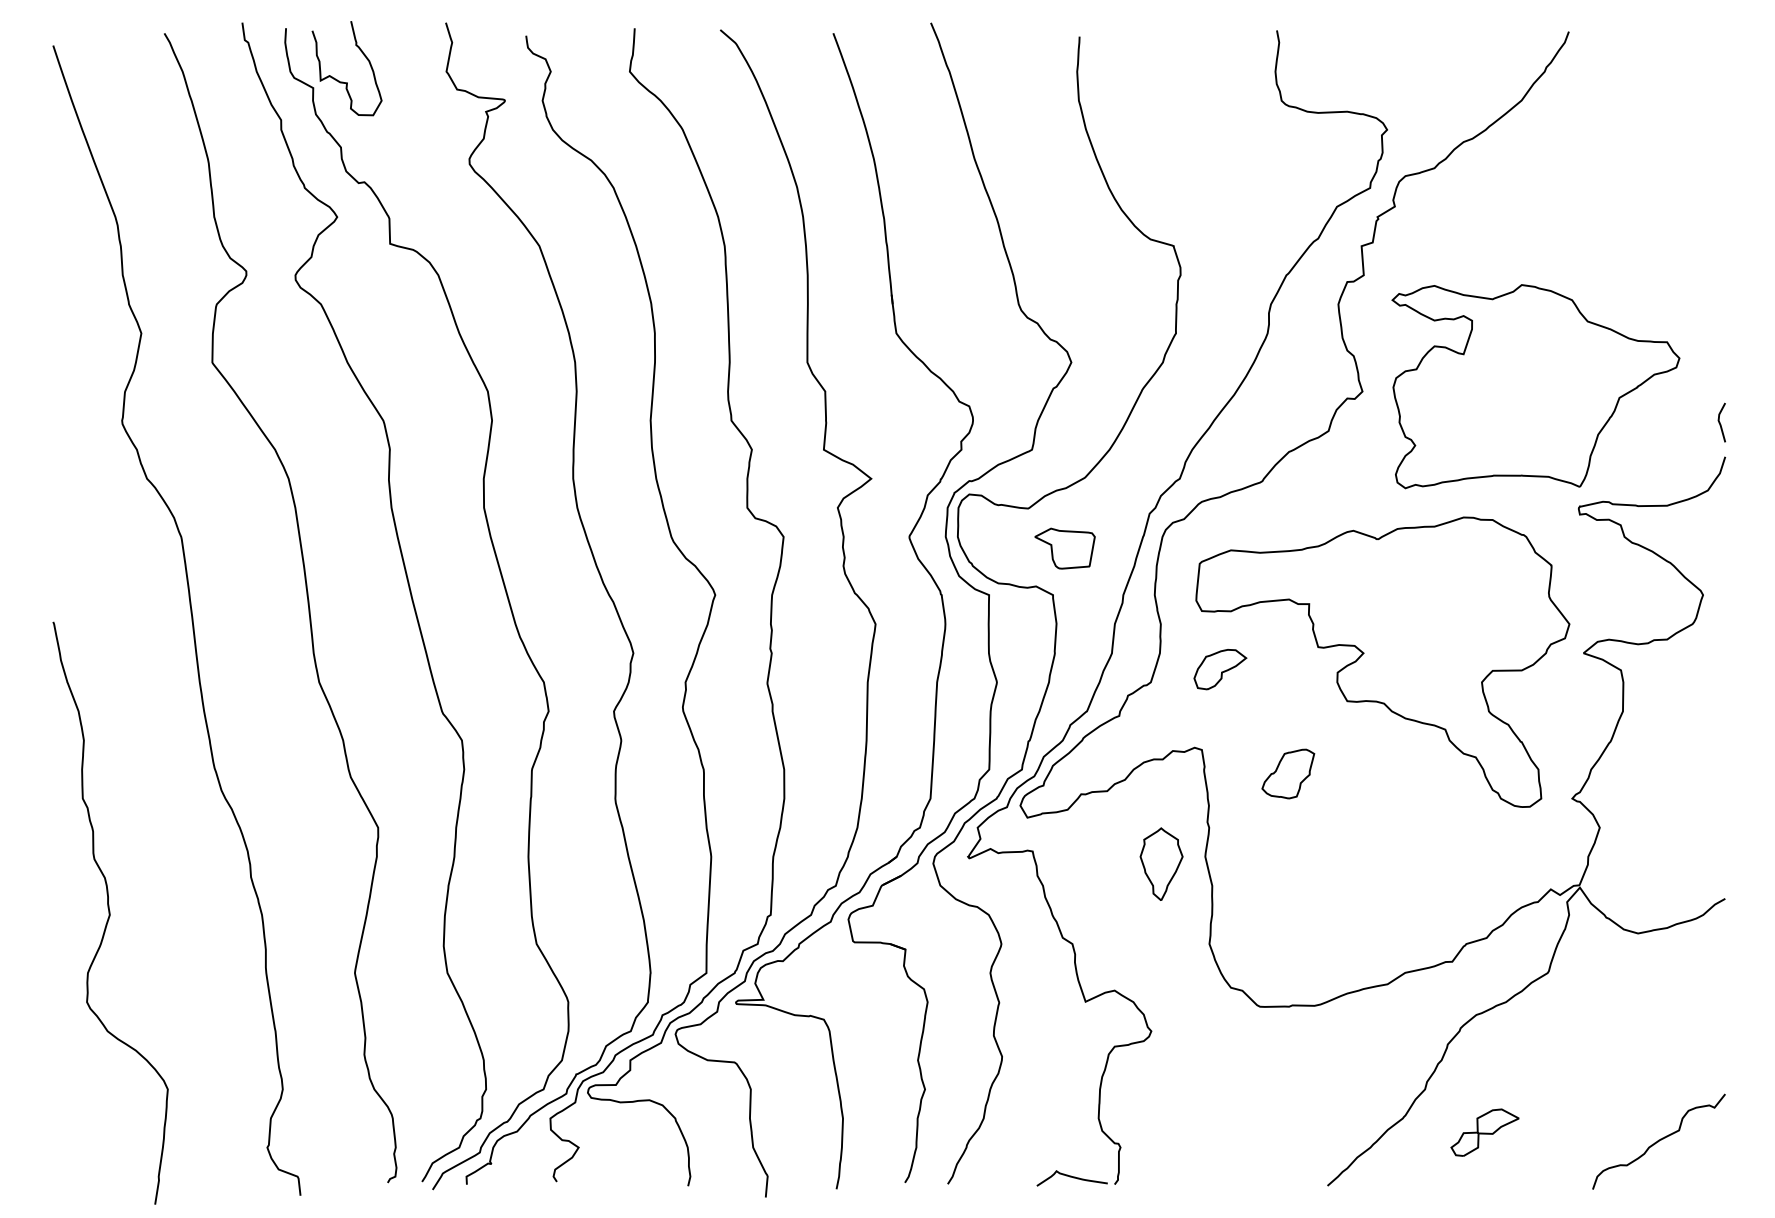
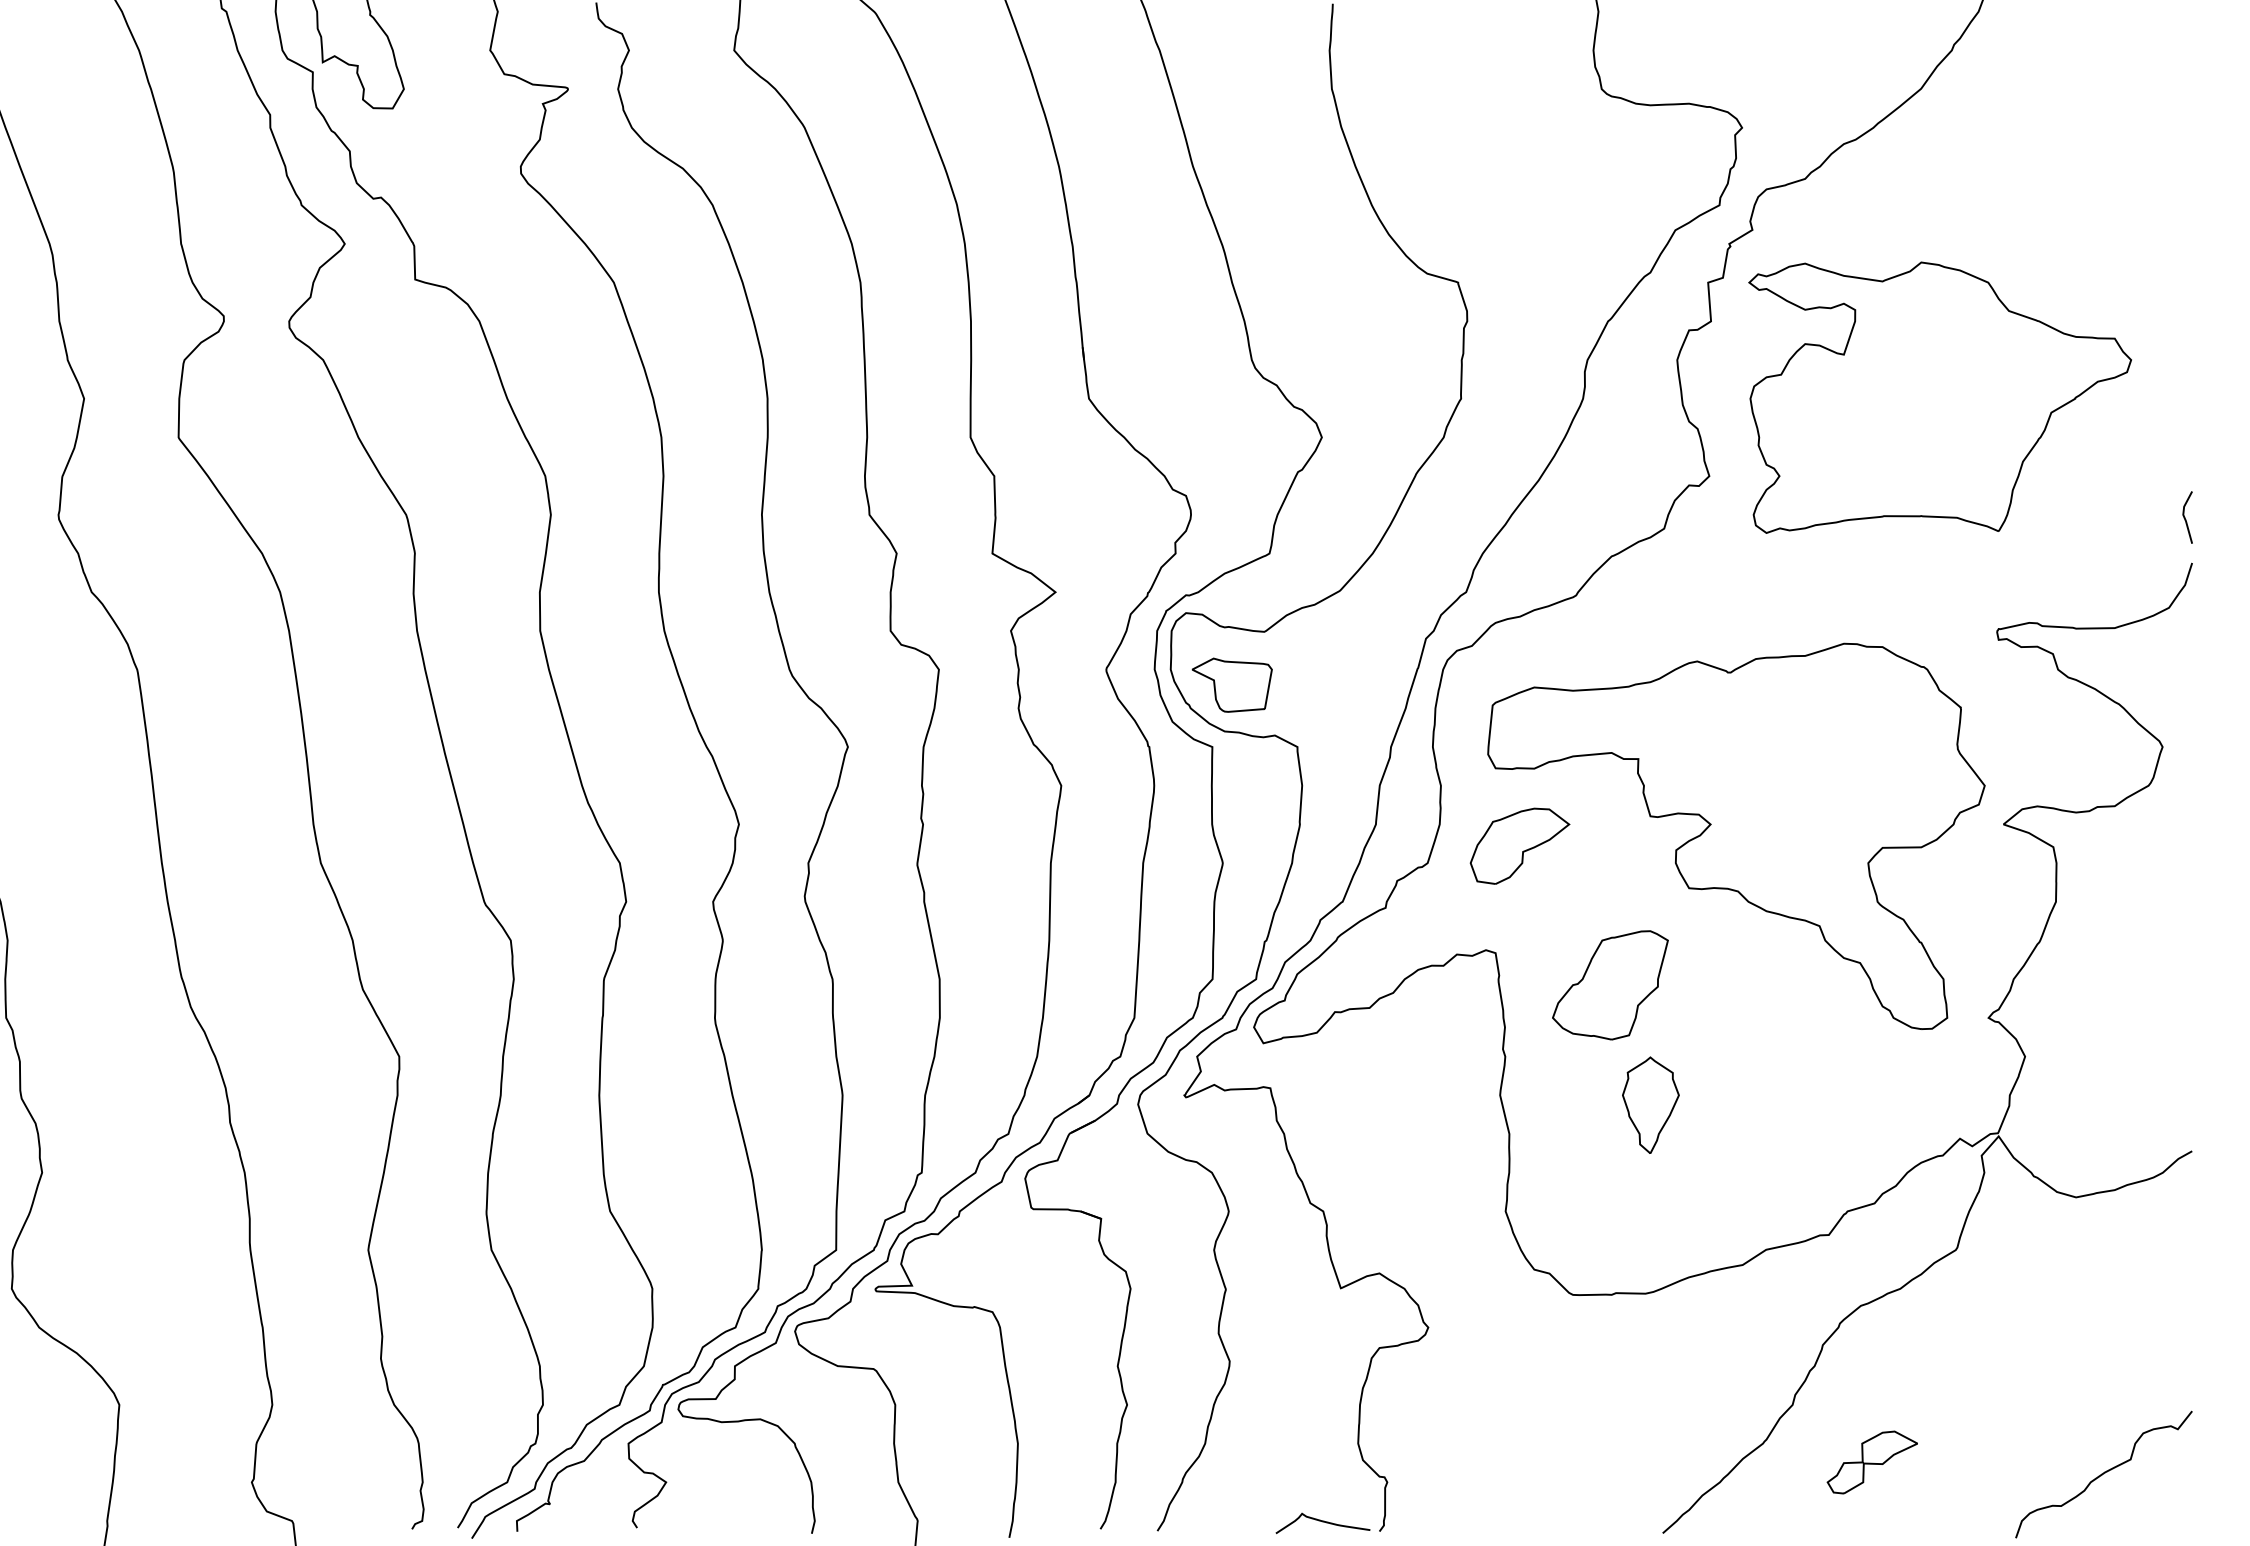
part: (1535, 386) -> (1939, 397), moved
part: (1064, 548) -> (1231, 685), moved
part: (1220, 669) -> (1520, 846), size x1.43
part: (1288, 773) -> (1610, 984), size x1.67
part: (1161, 863) -> (1650, 1104), moved

